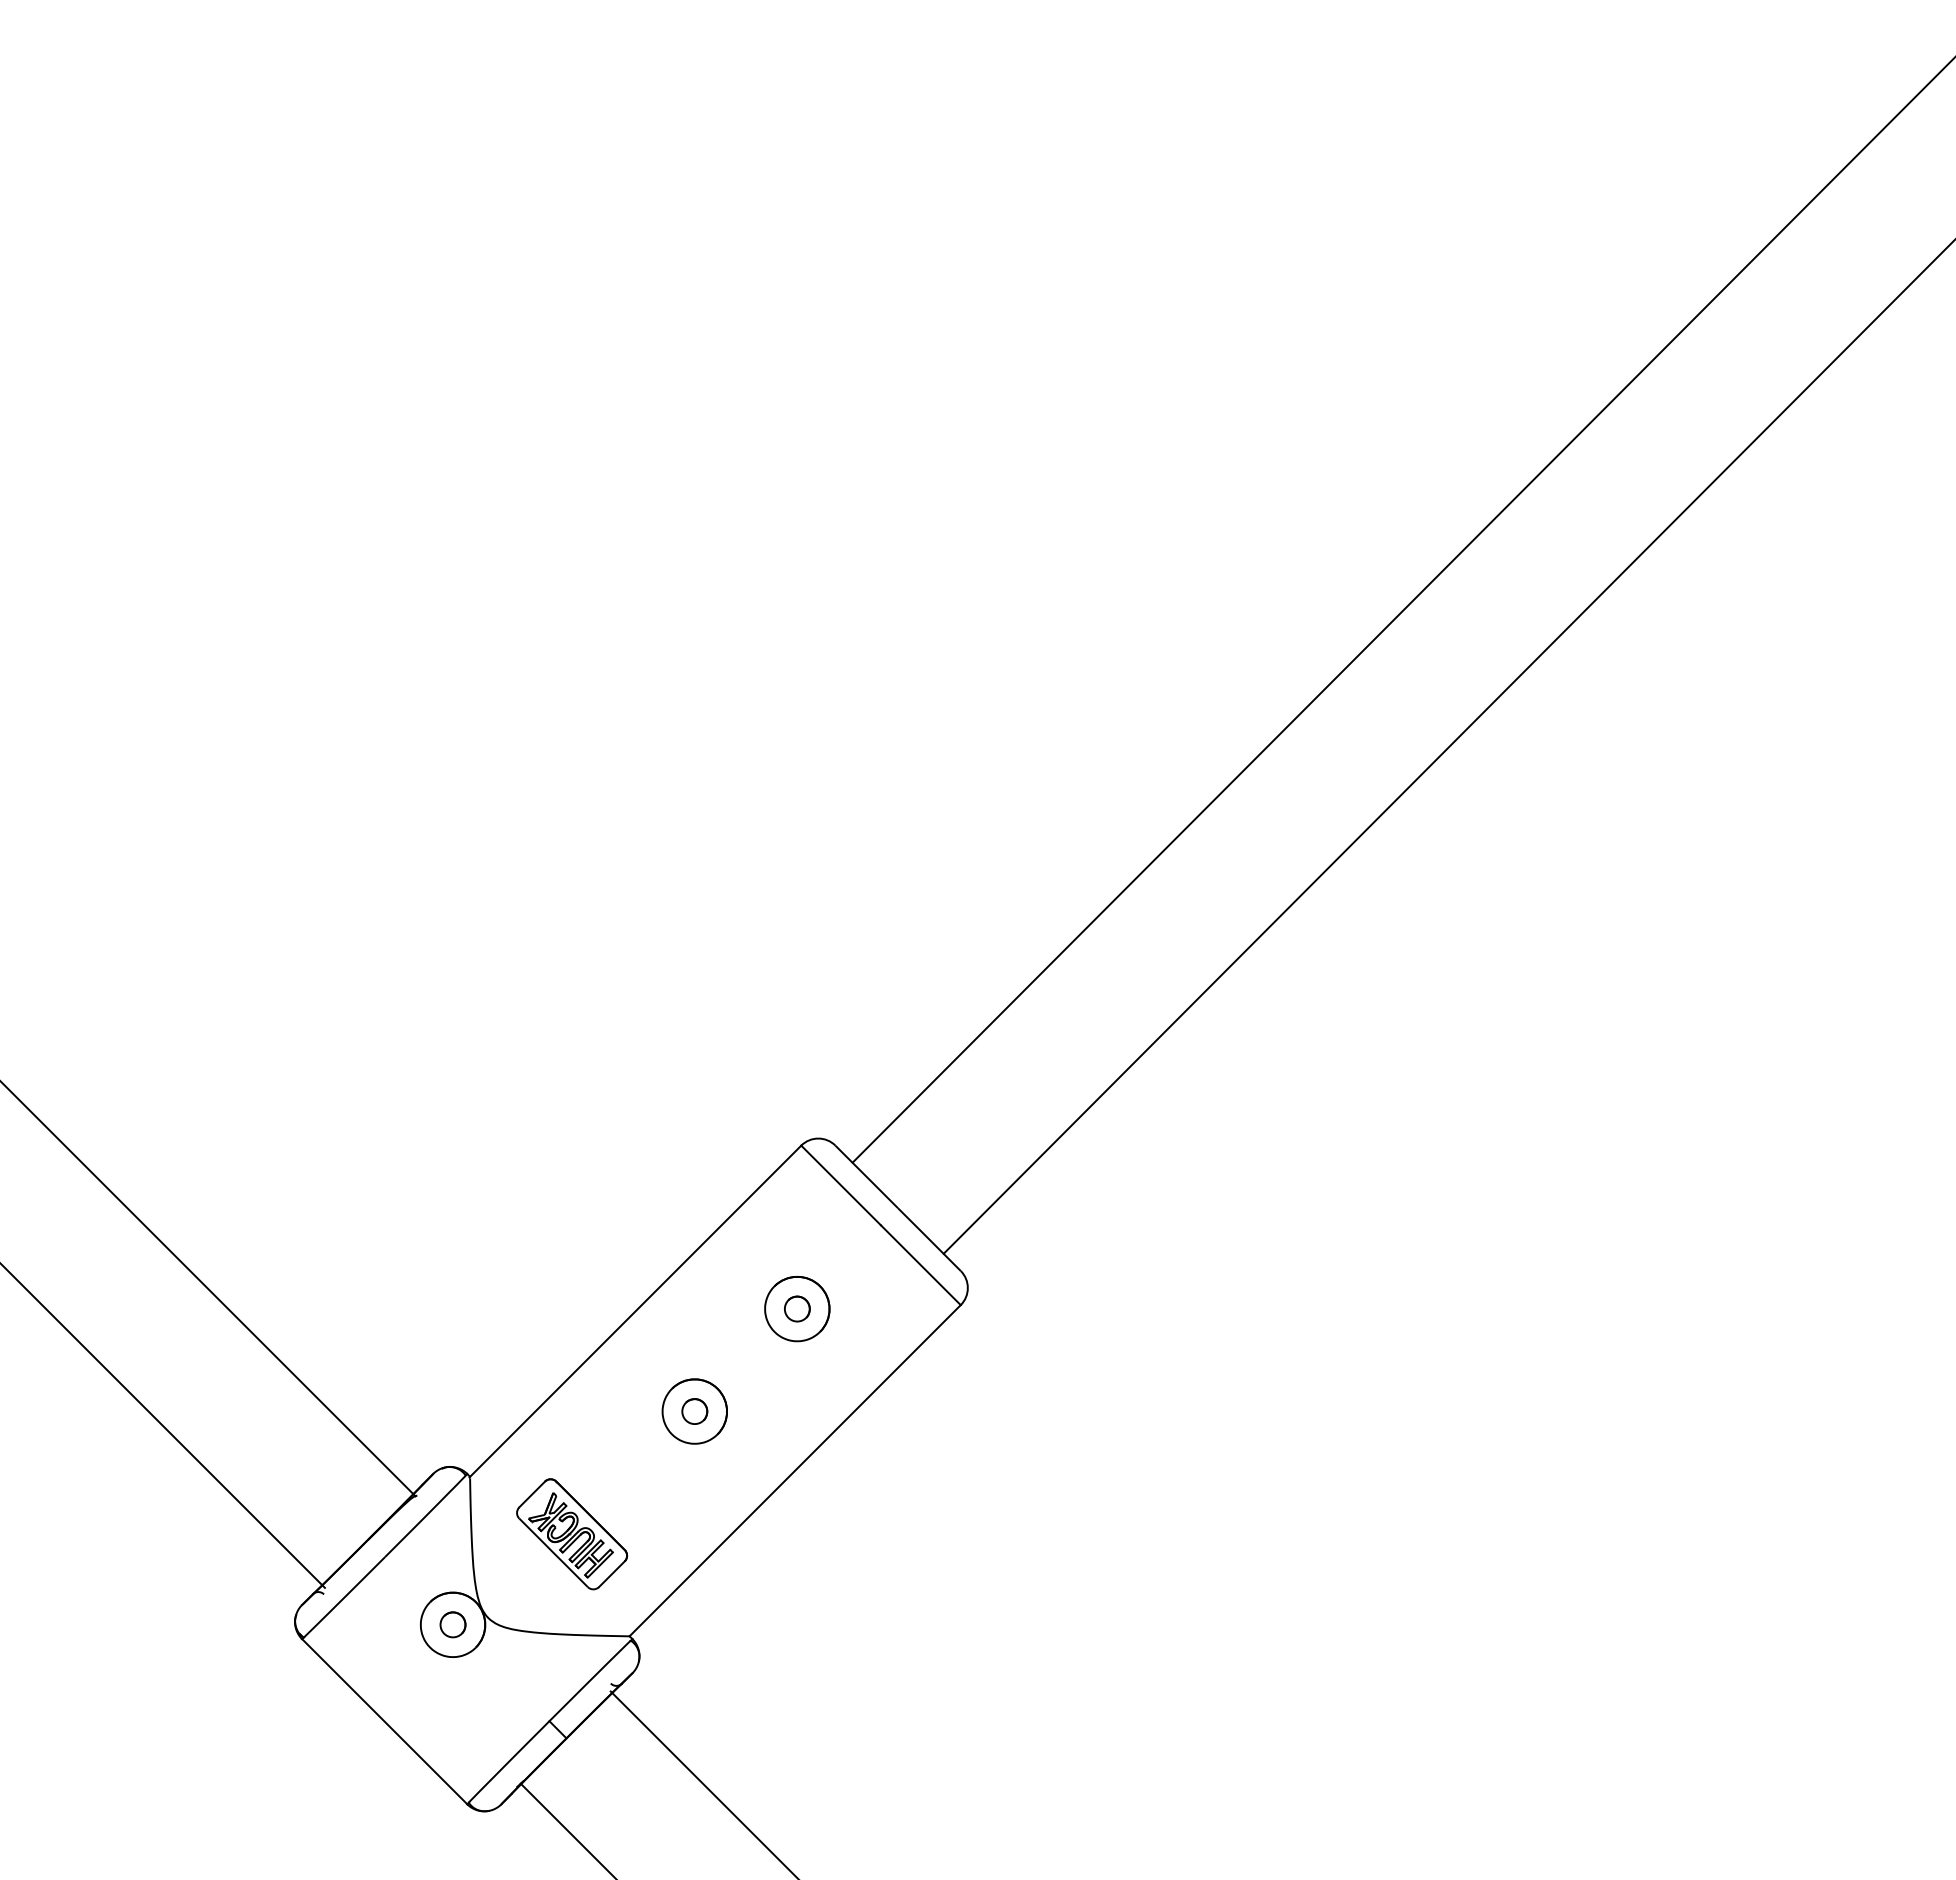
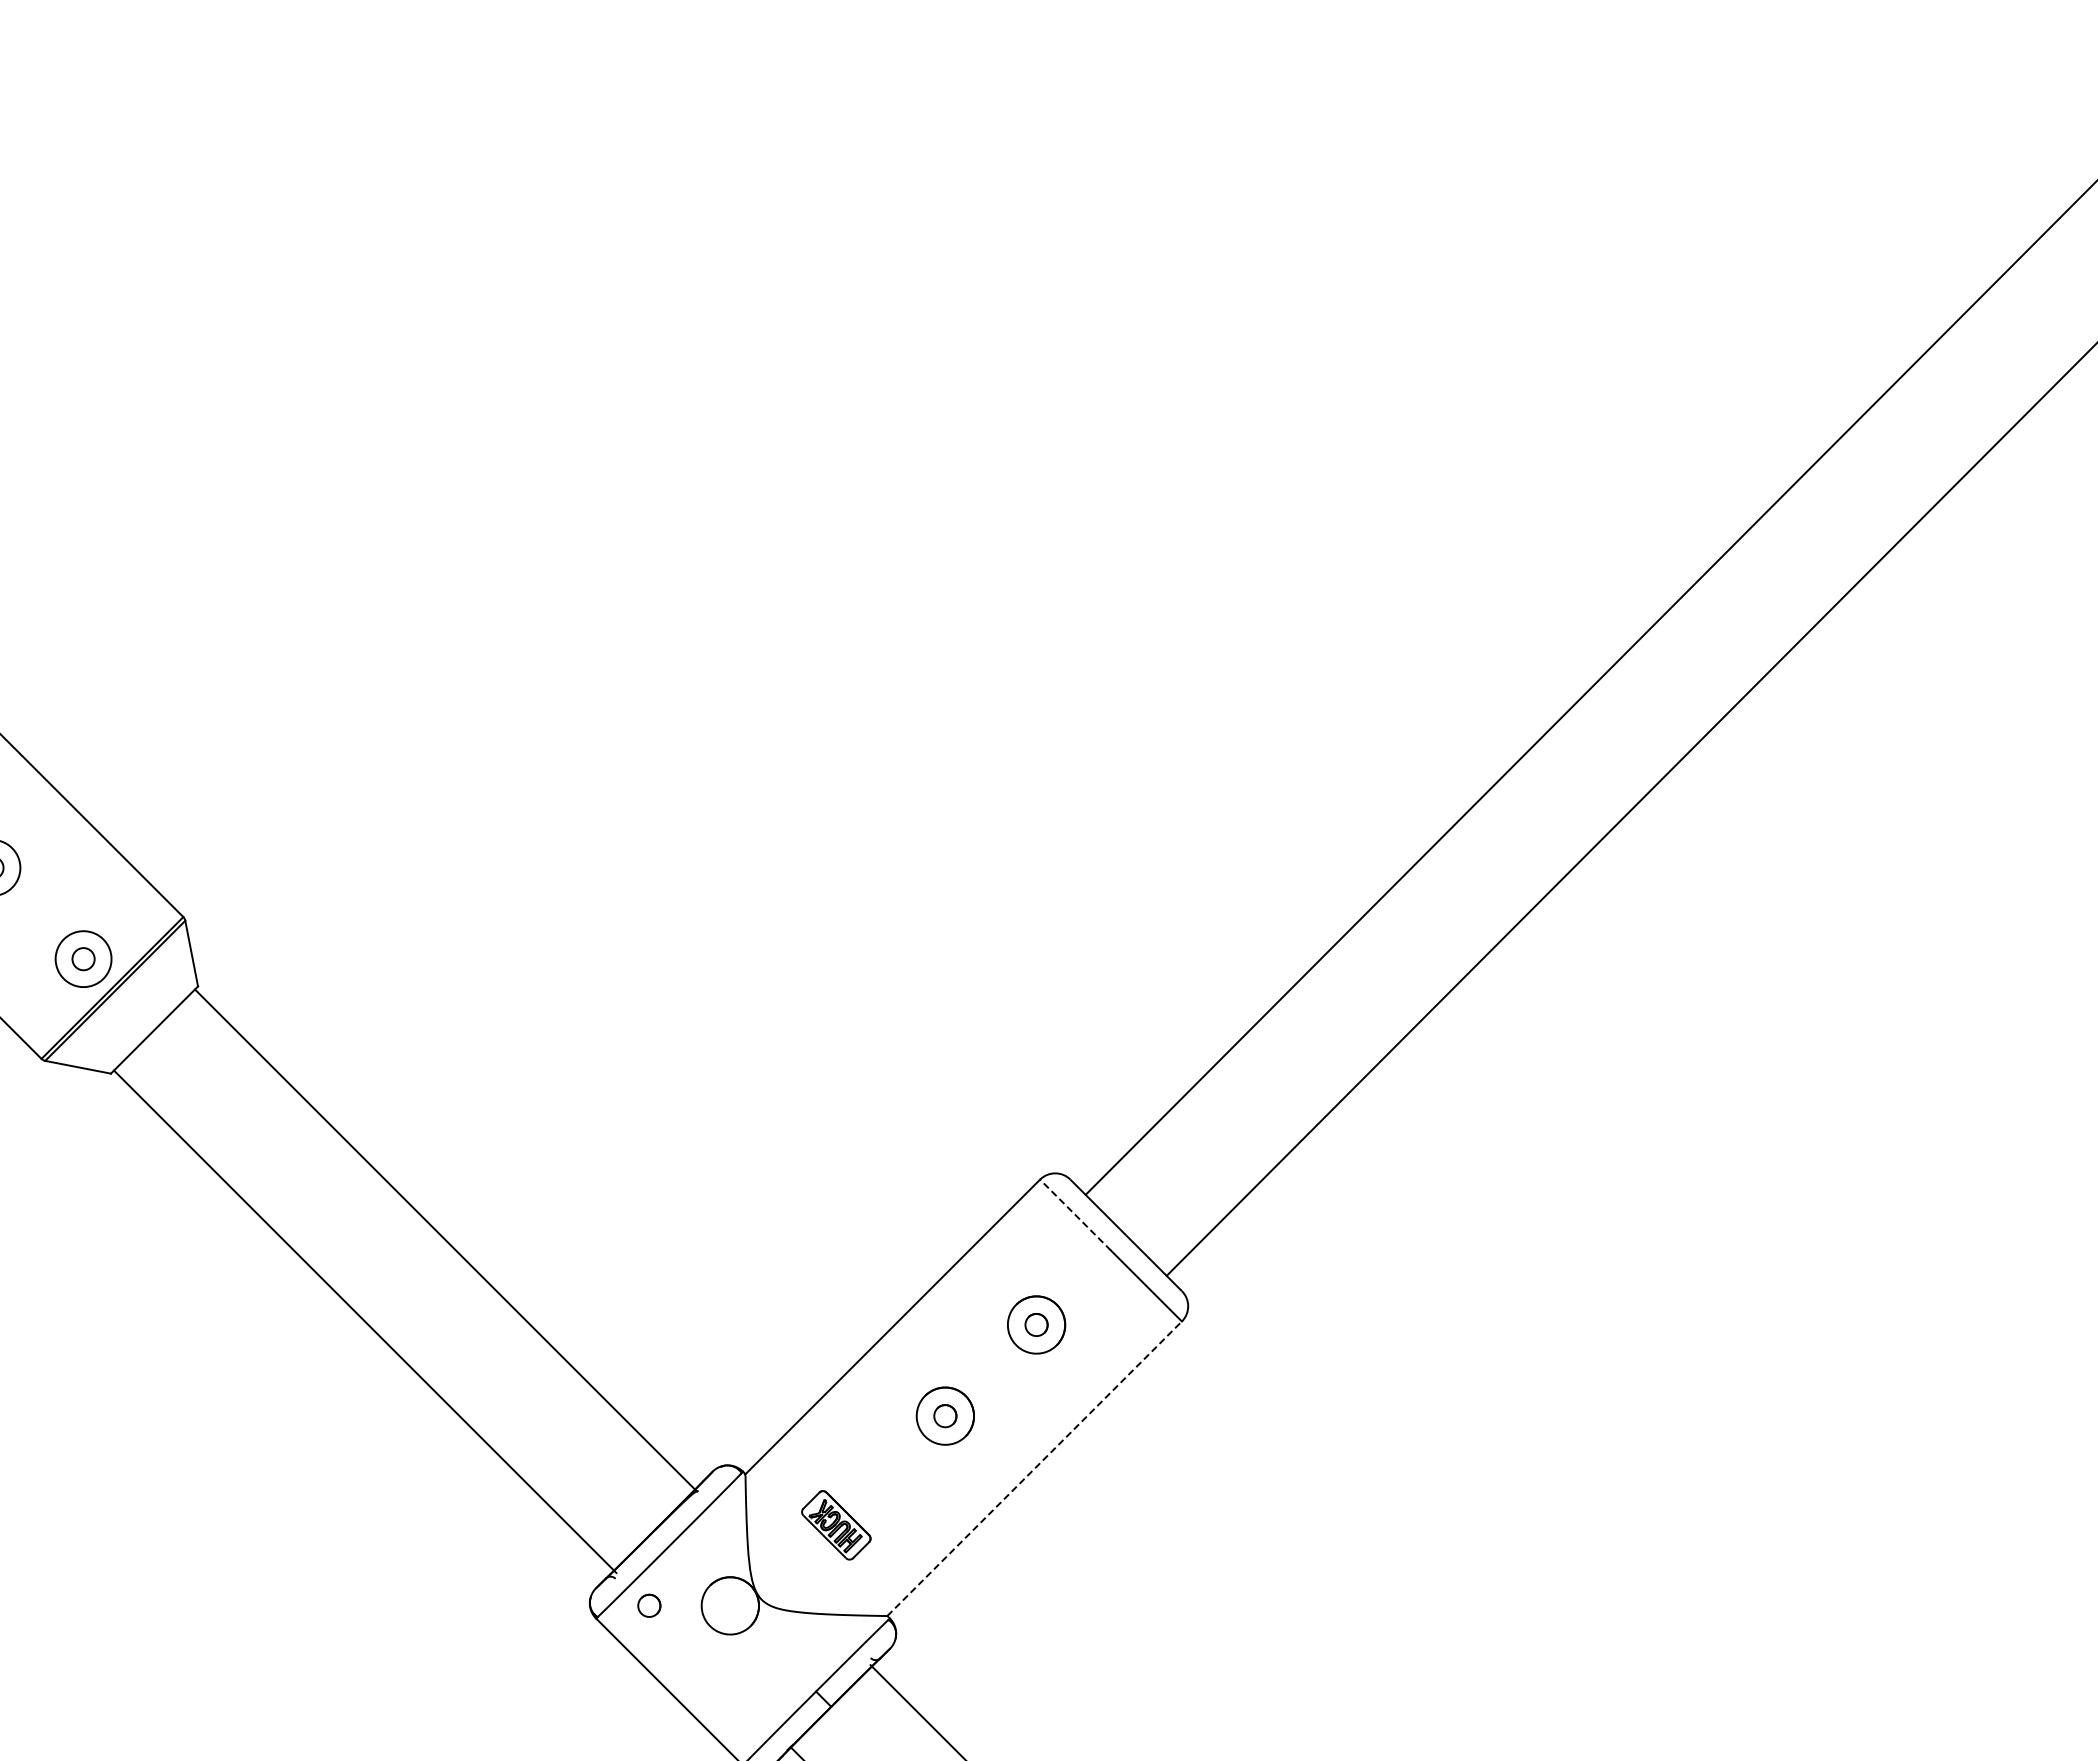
line: (841, 1184) -> (1075, 1214), solid -> dashed
line: (795, 1470) -> (1034, 1468), solid -> dashed
part: (572, 1534) -> (836, 1525), size x0.7
circle: (453, 1624) -> (649, 1605), moved

